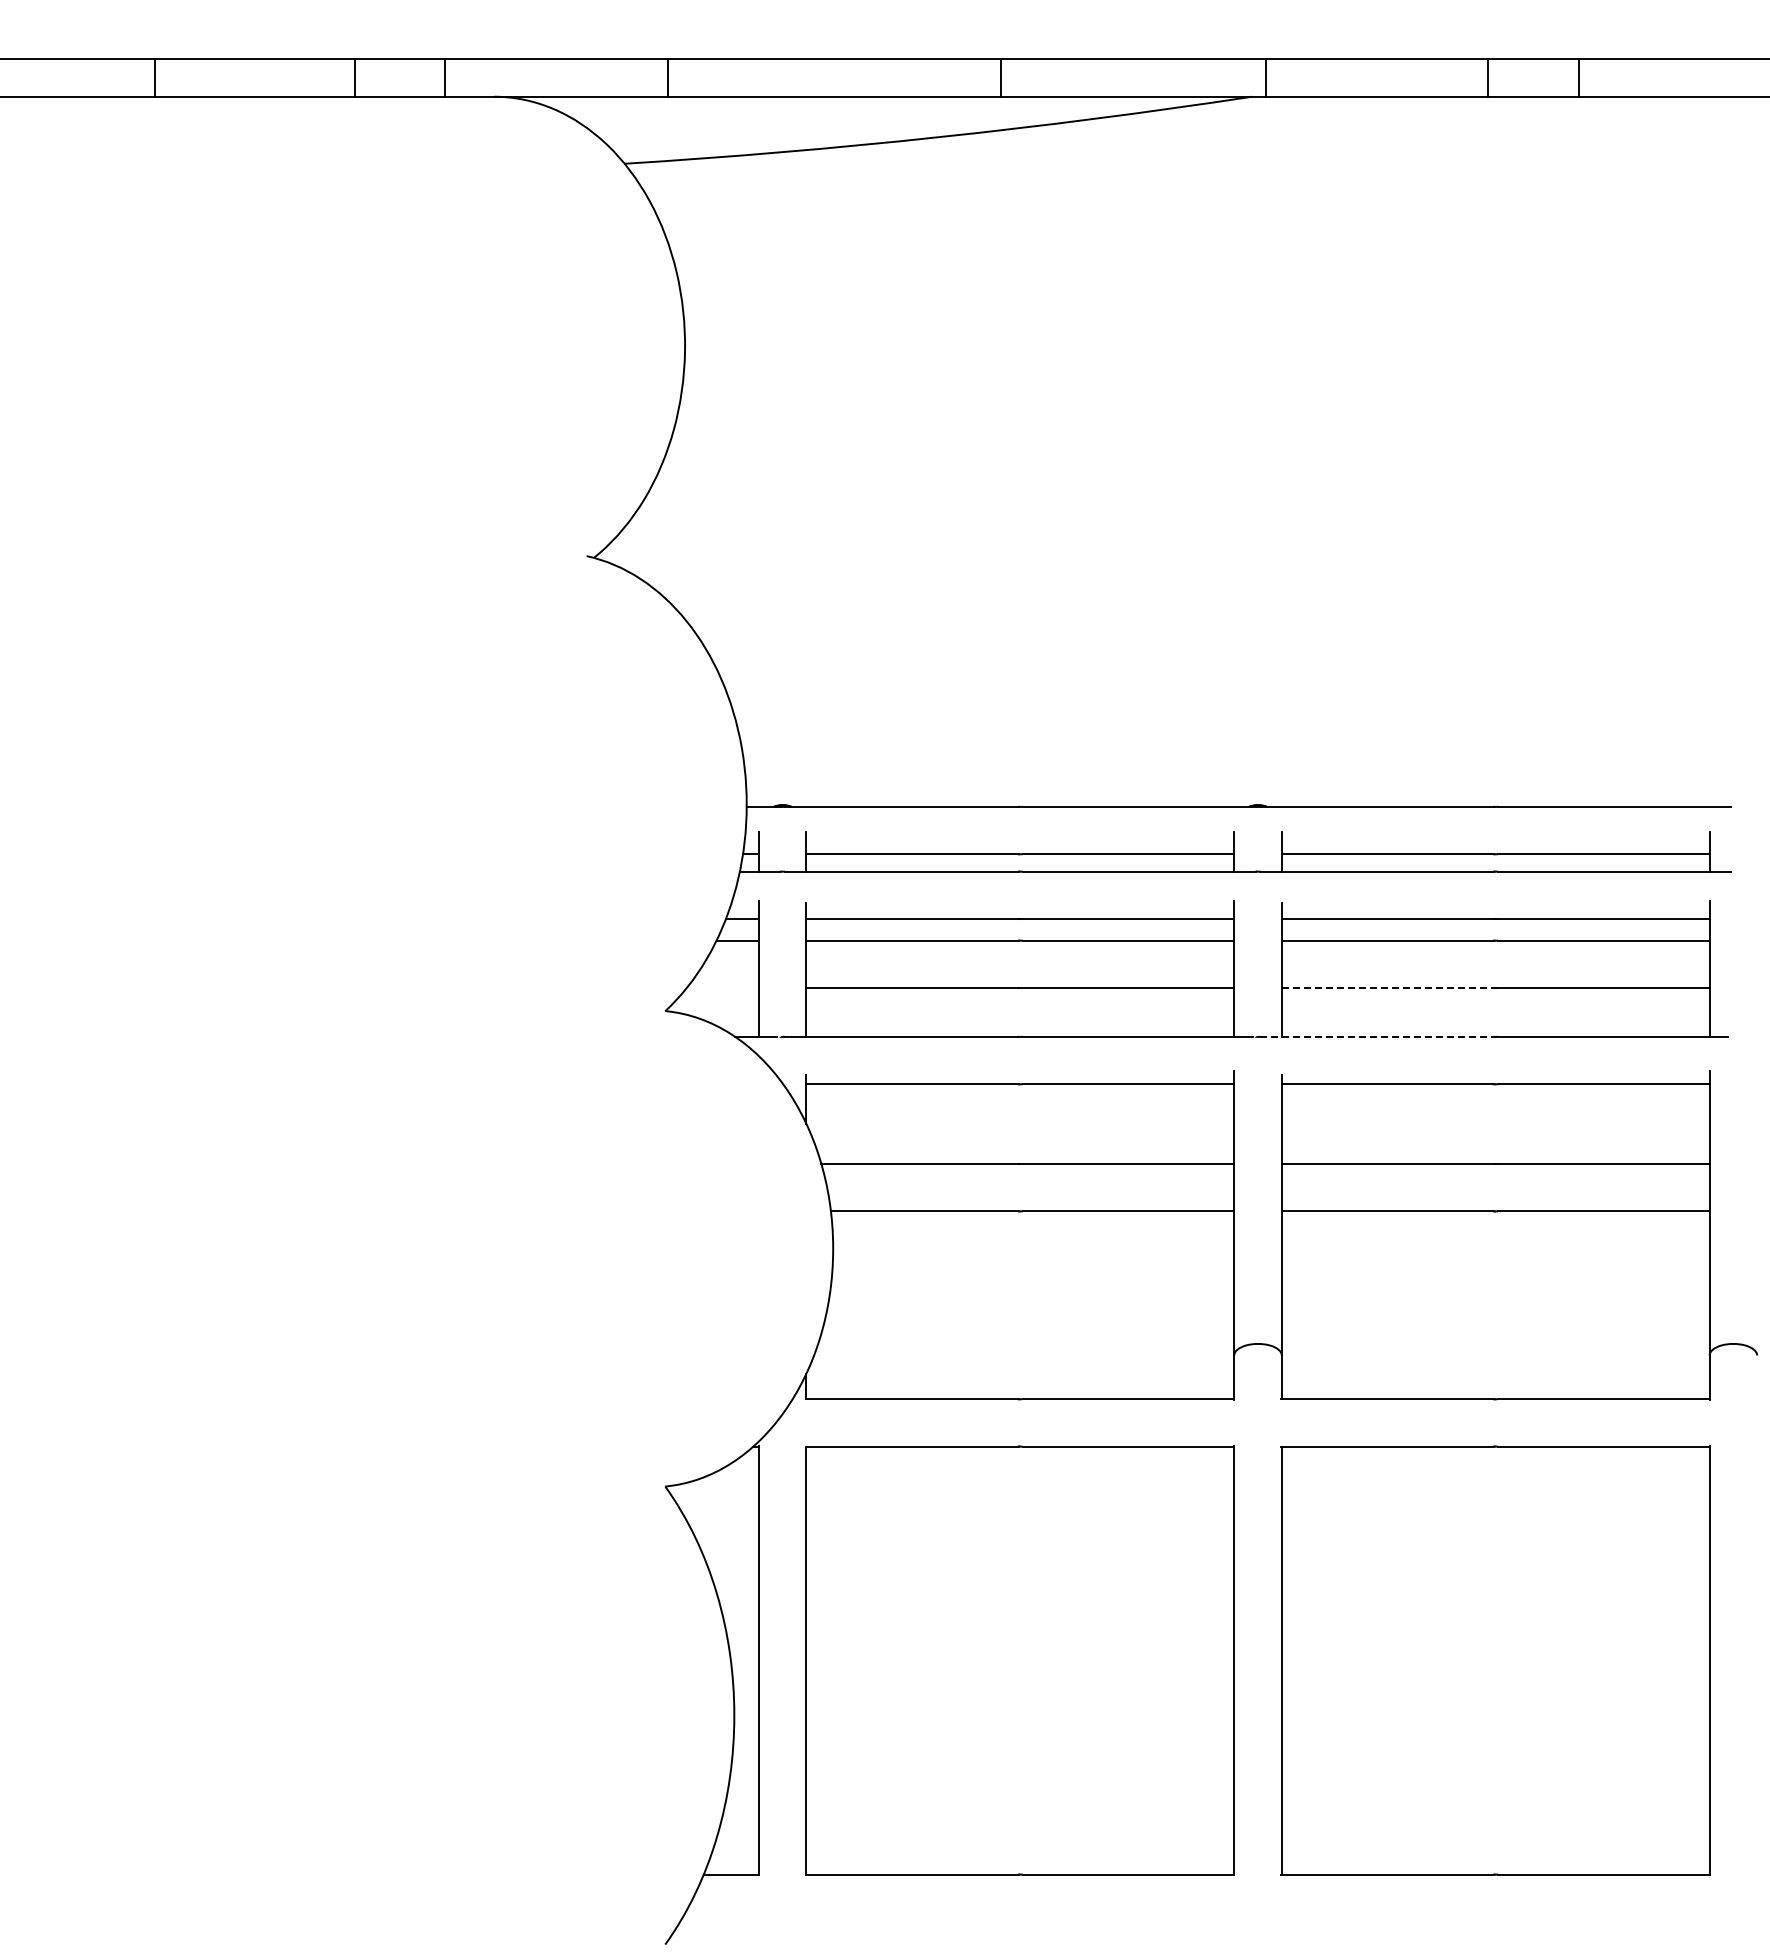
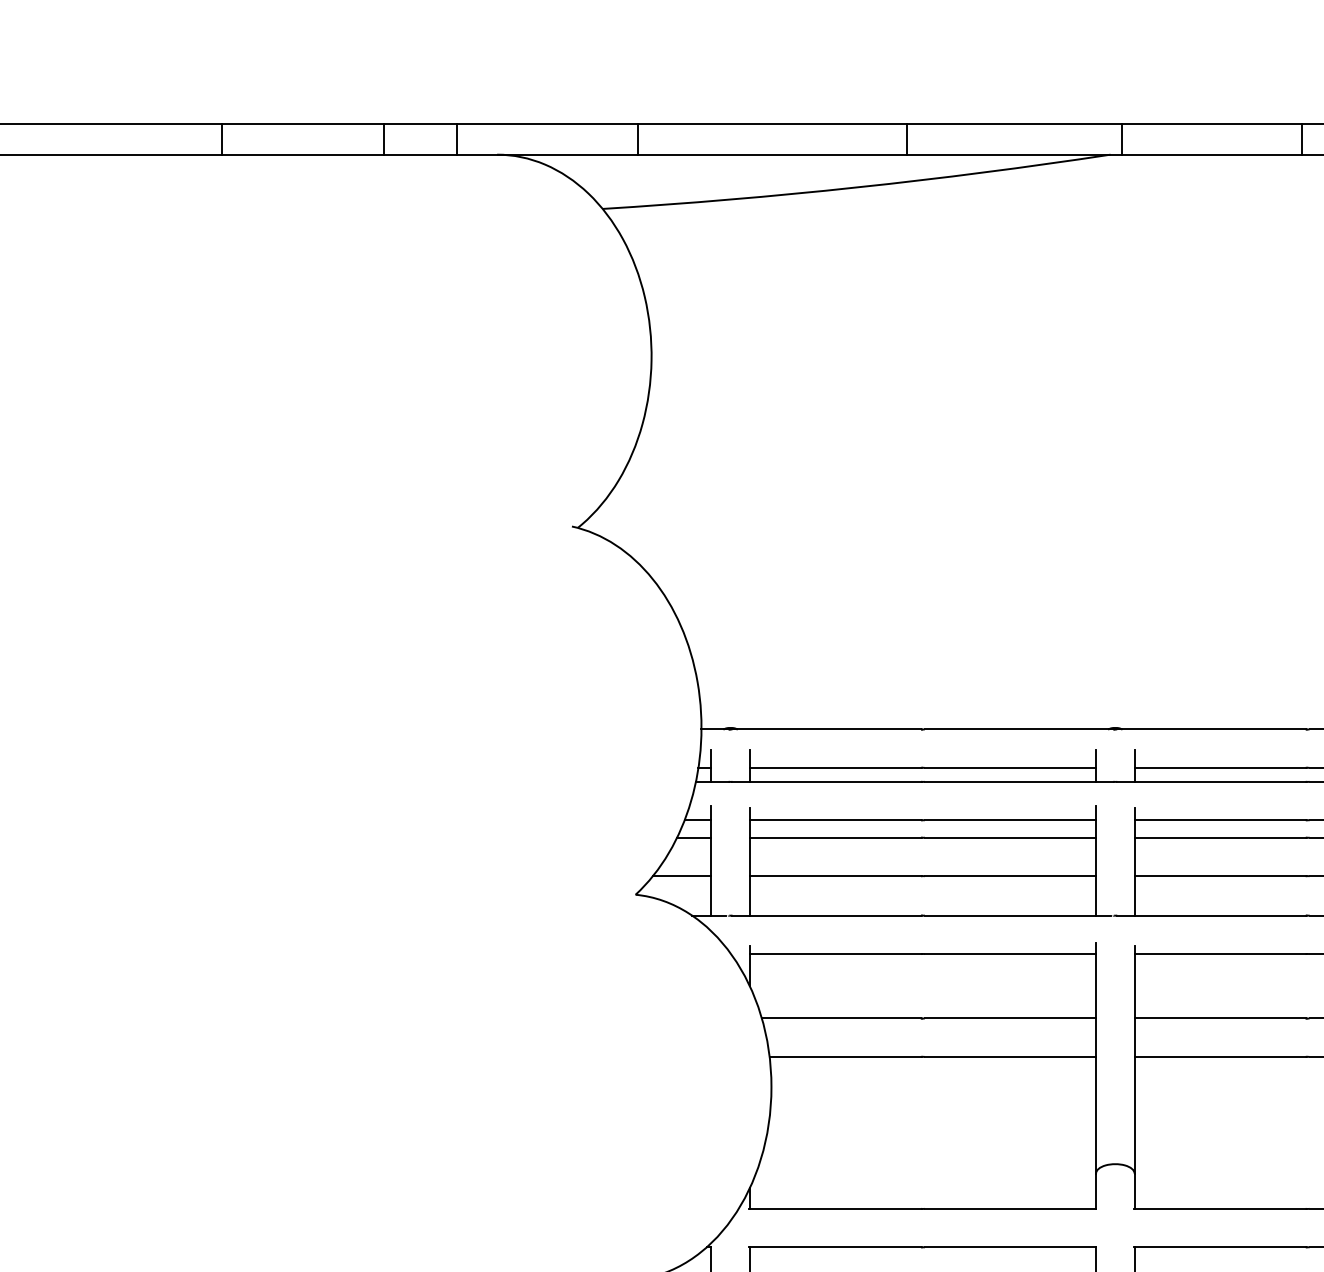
line: (722, 988) -> (681, 876), added
line: (1387, 988) -> (1220, 876), dashed -> solid
line: (1376, 1036) -> (1211, 915), dashed -> solid

